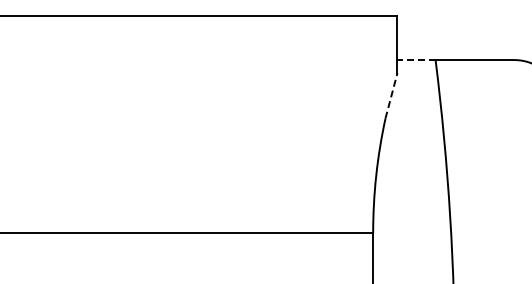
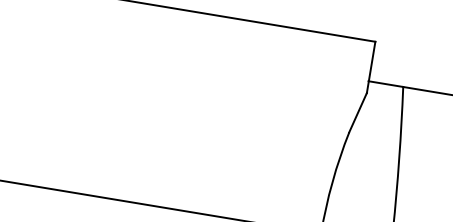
line: (415, 60) -> (385, 84), dashed -> solid
line: (391, 95) -> (358, 112), dashed -> solid

